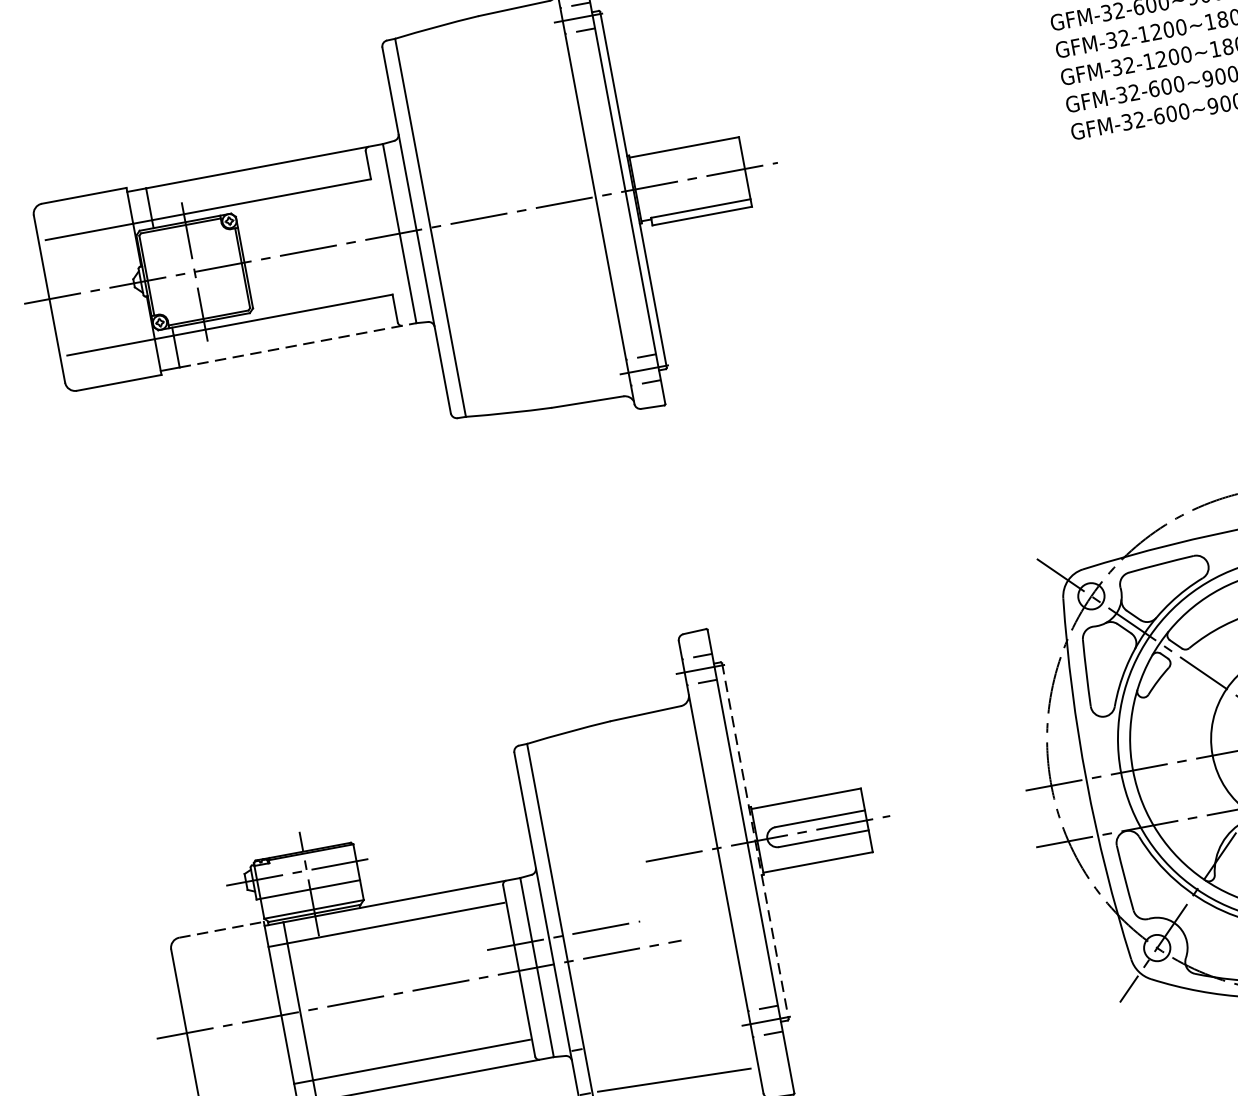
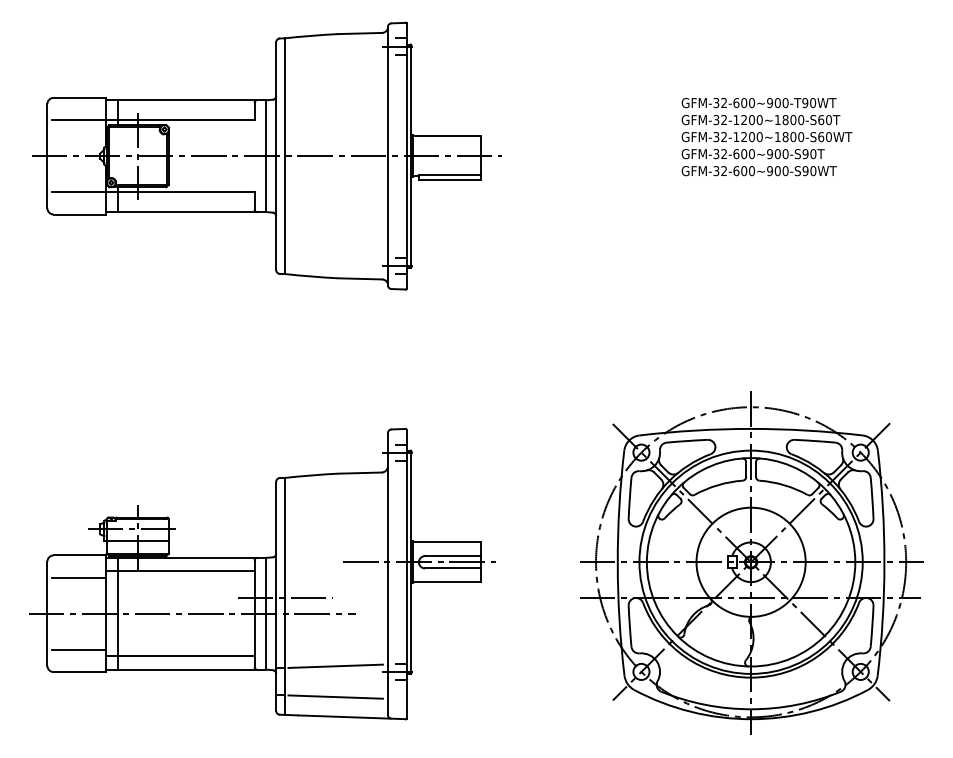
line: (297, 346) -> (191, 212), dashed -> solid
line: (755, 841) -> (411, 562), dashed -> solid
line: (222, 929) -> (80, 555), dashed -> solid
line: (225, 965) -> (78, 577), added
line: (664, 1029) -> (335, 665), added
line: (247, 1081) -> (78, 649), added

